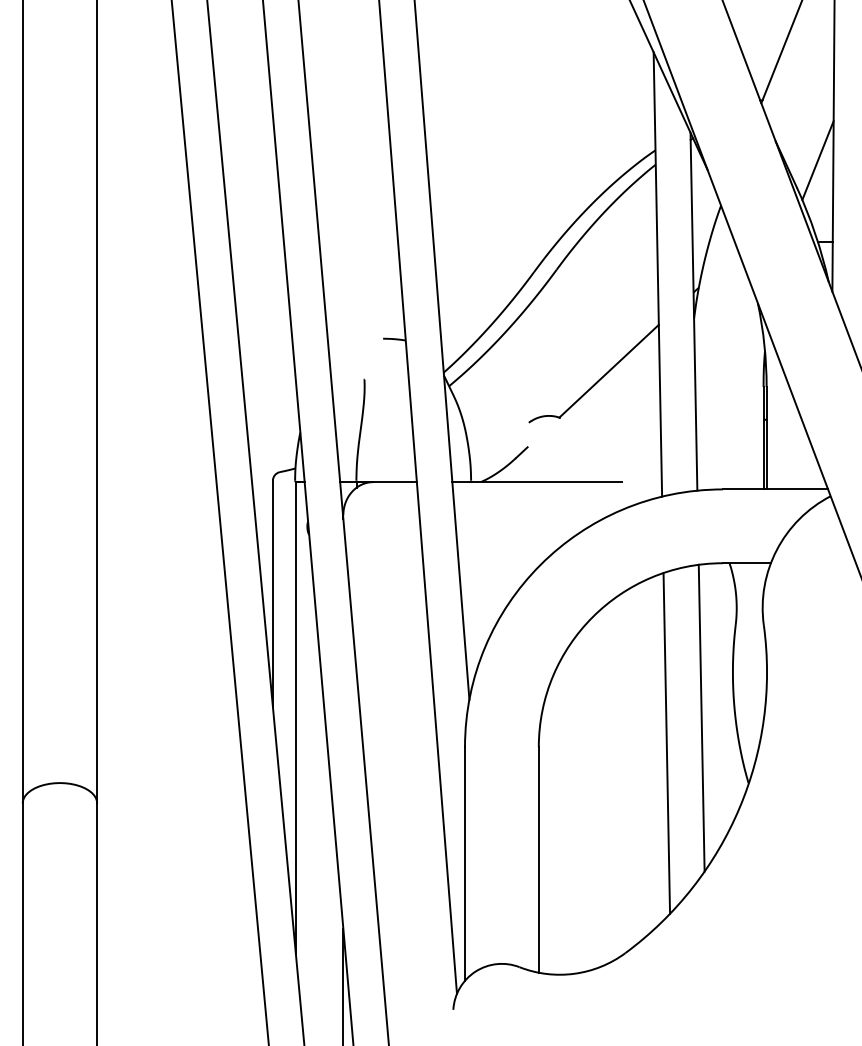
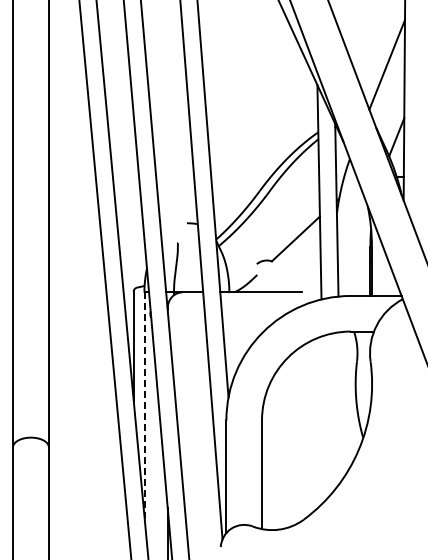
line: (295, 718) -> (144, 406), solid -> dashed
line: (701, 718) -> (340, 406), removed
line: (666, 743) -> (323, 418), removed

